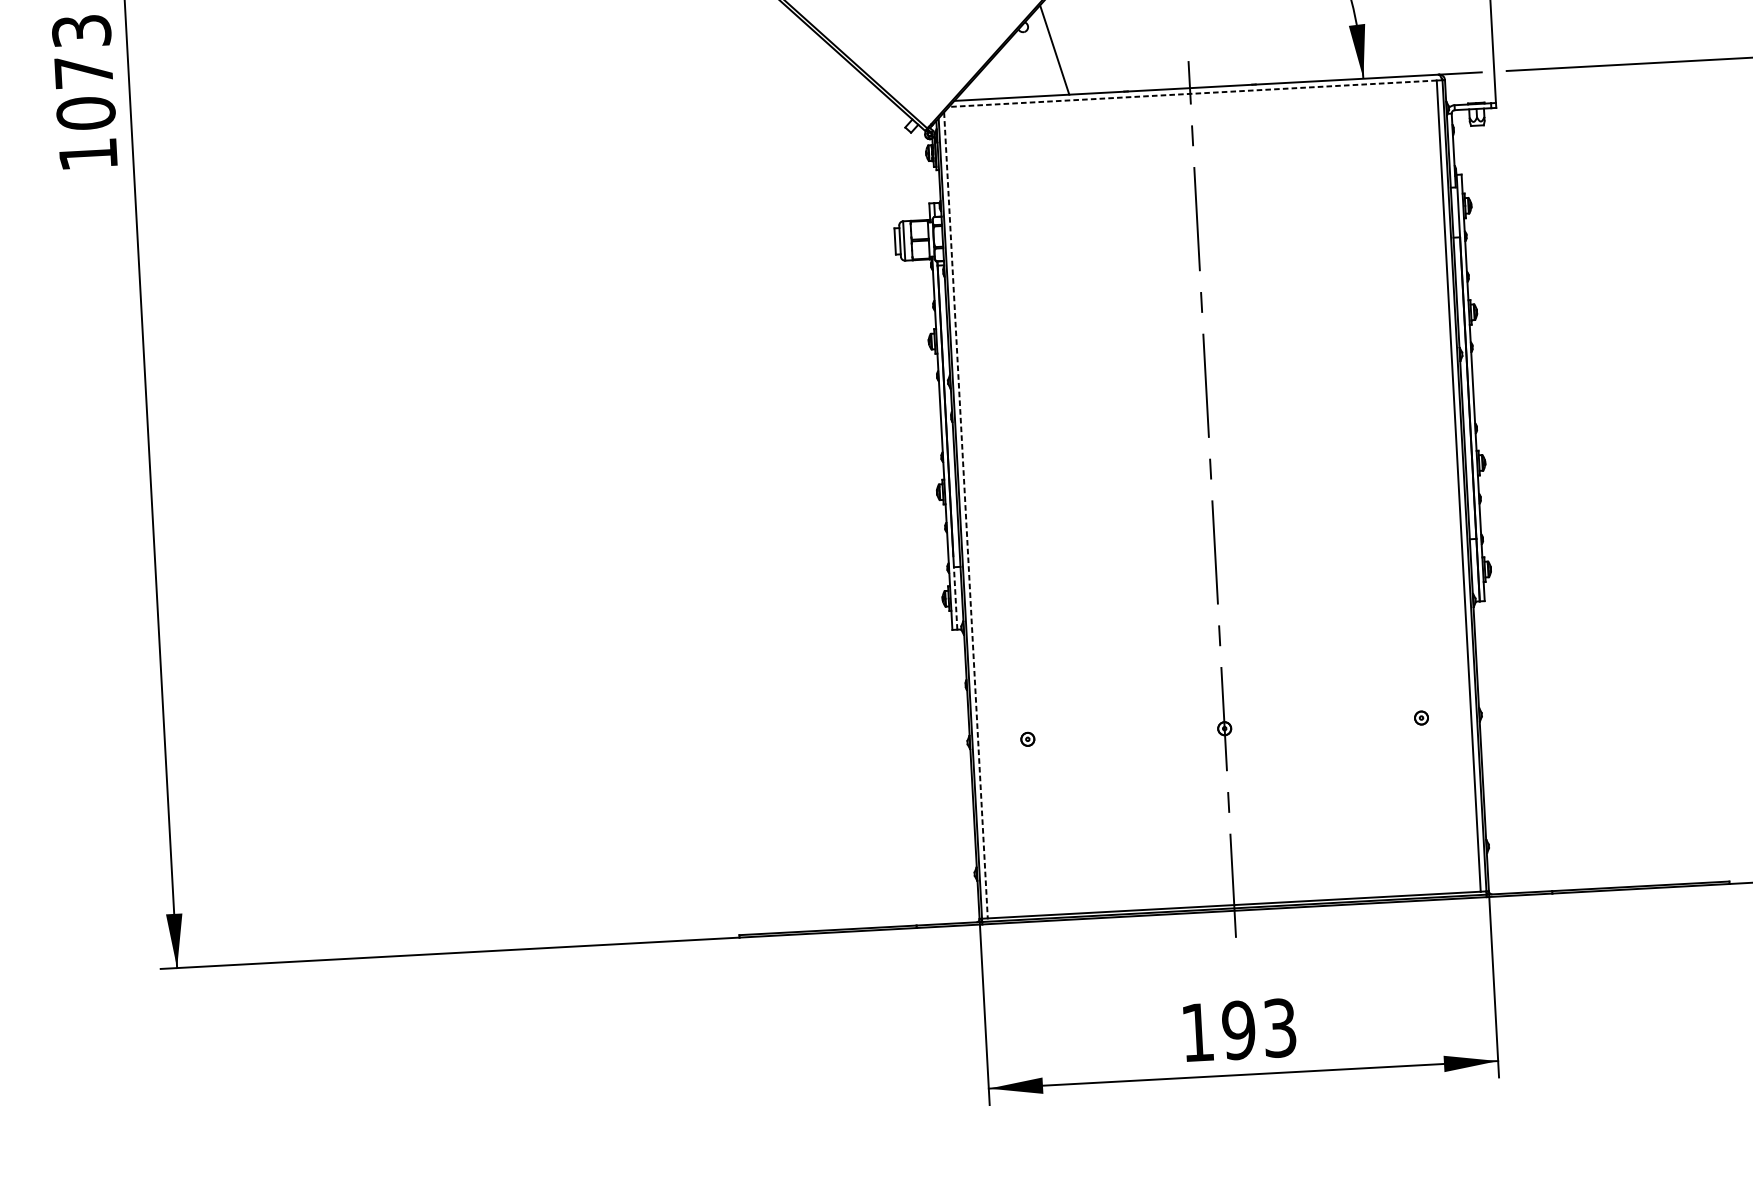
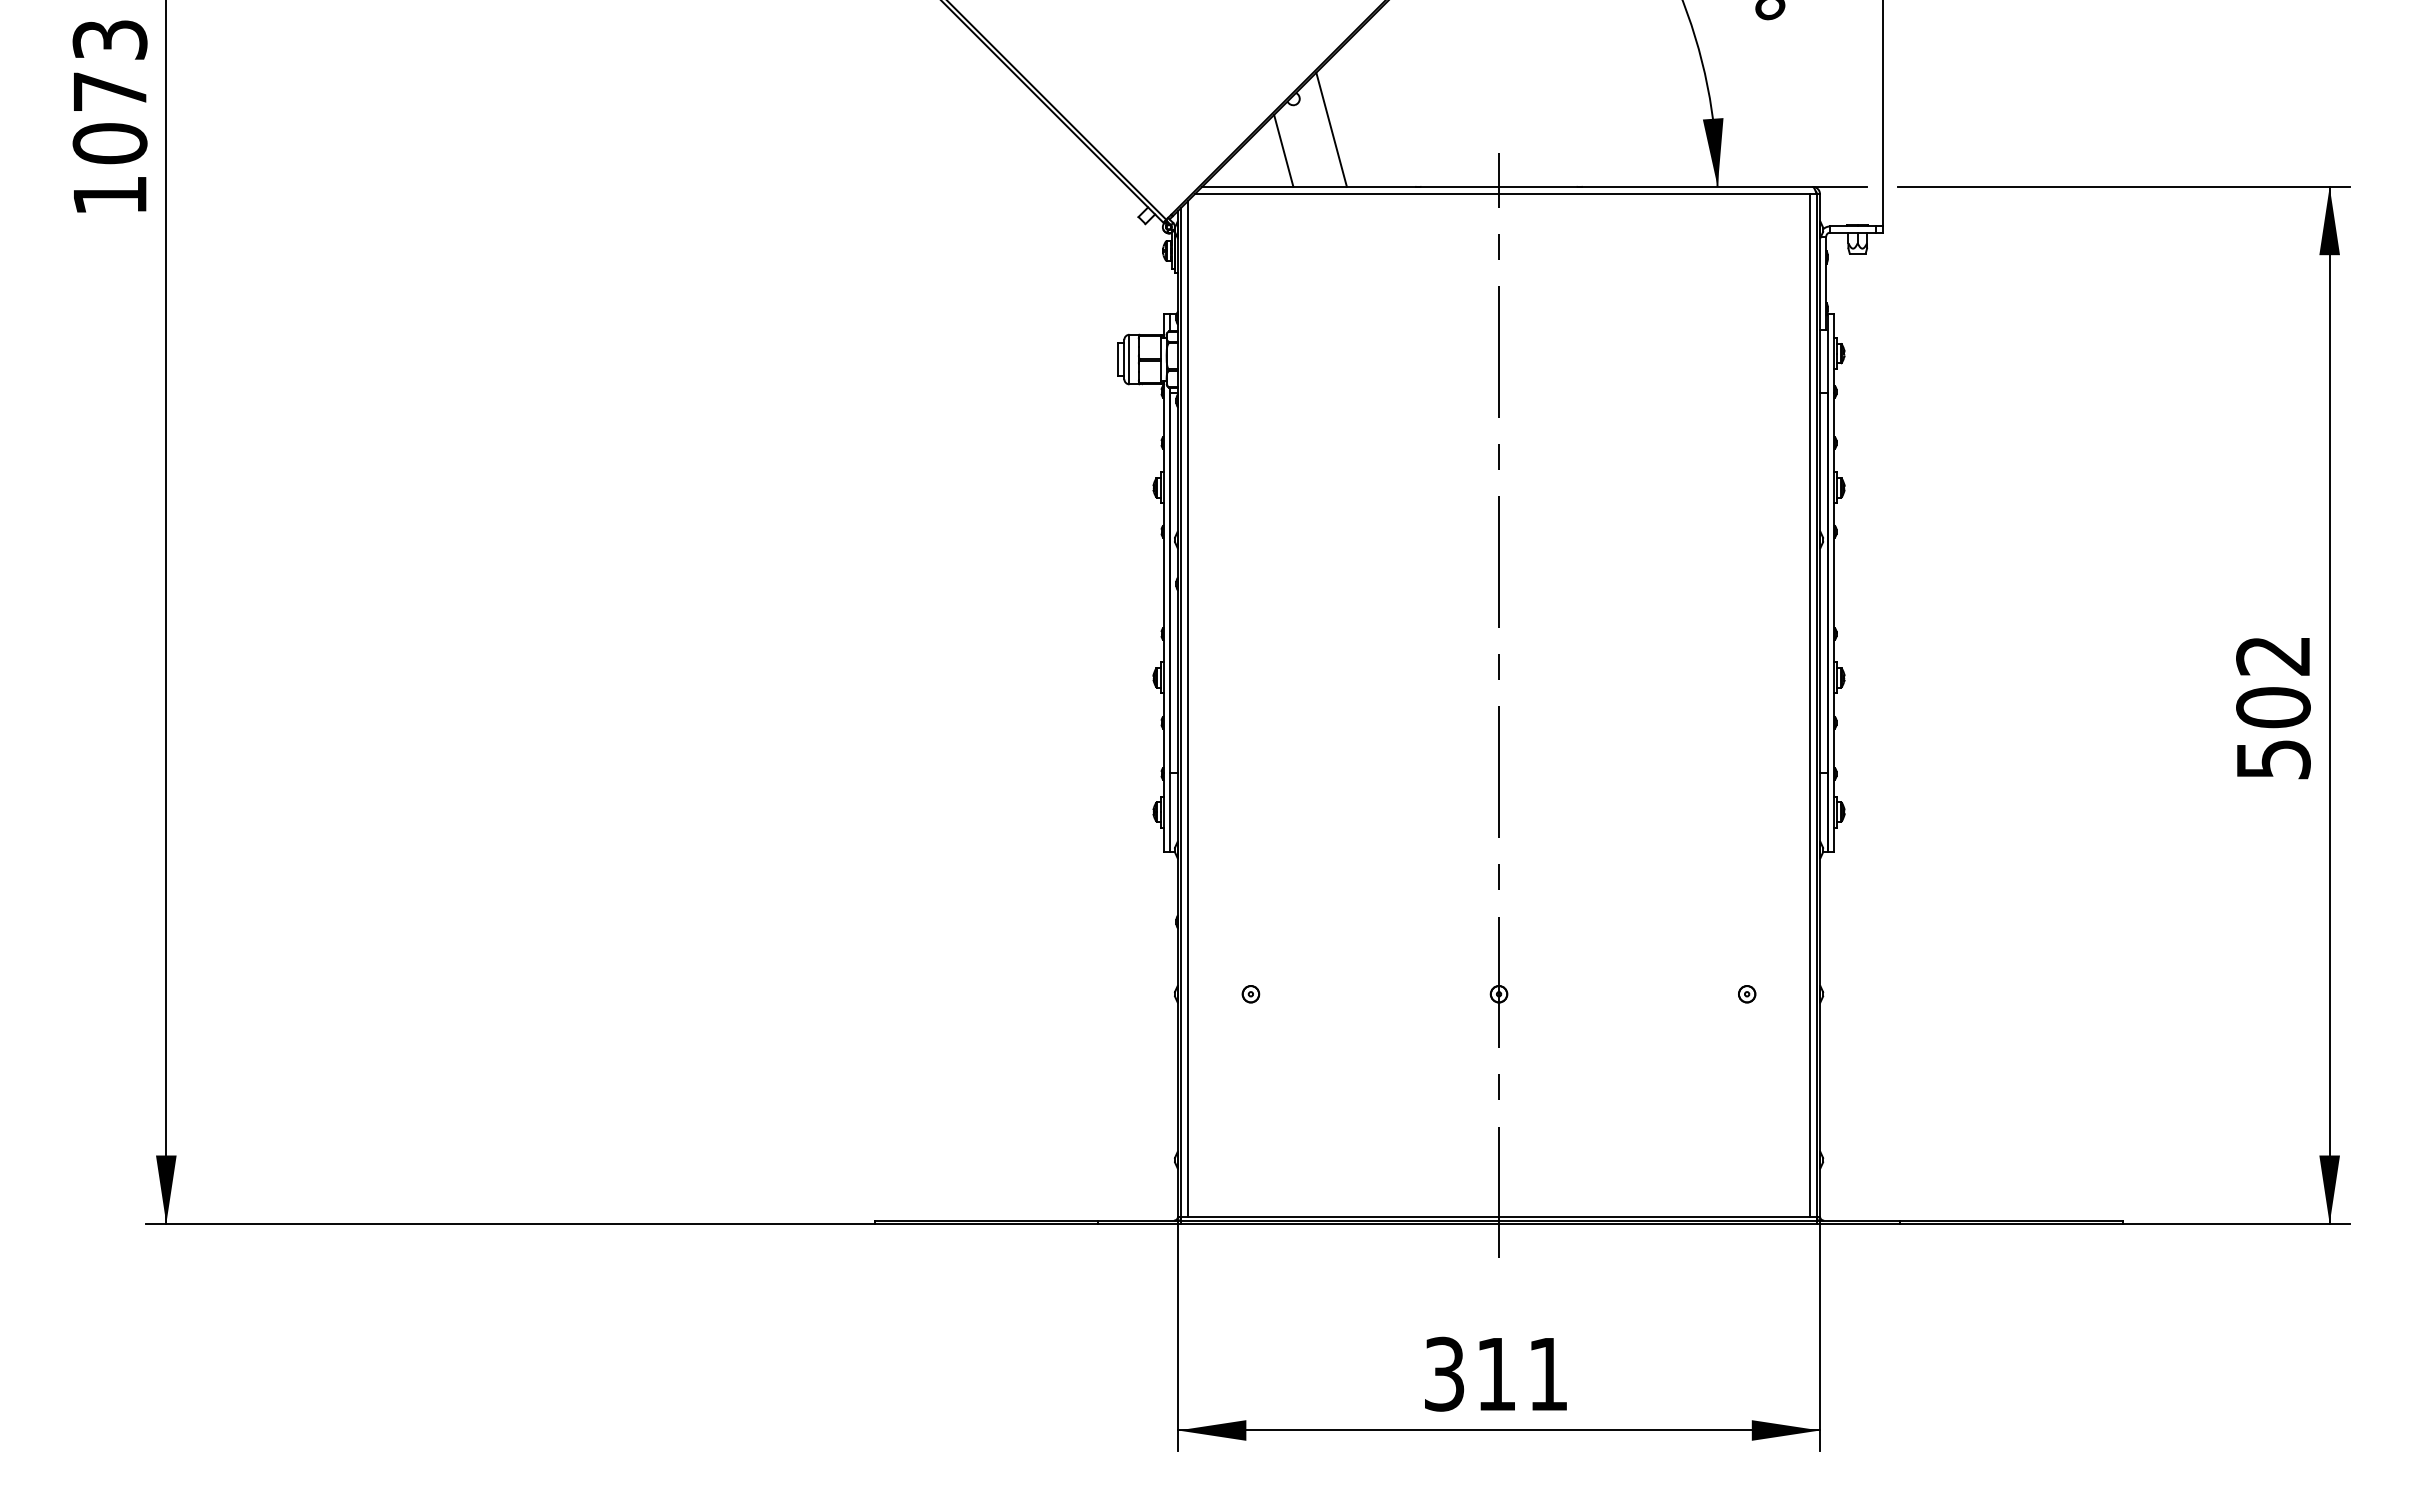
line: (1017, 68) -> (1283, 150), added
line: (1192, 94) -> (1501, 194), dashed -> solid
line: (966, 515) -> (1188, 708), dashed -> solid
line: (955, 597) -> (1169, 811), dashed -> solid
text: (1238, 1029) -> (1496, 1373), 193 -> 311

